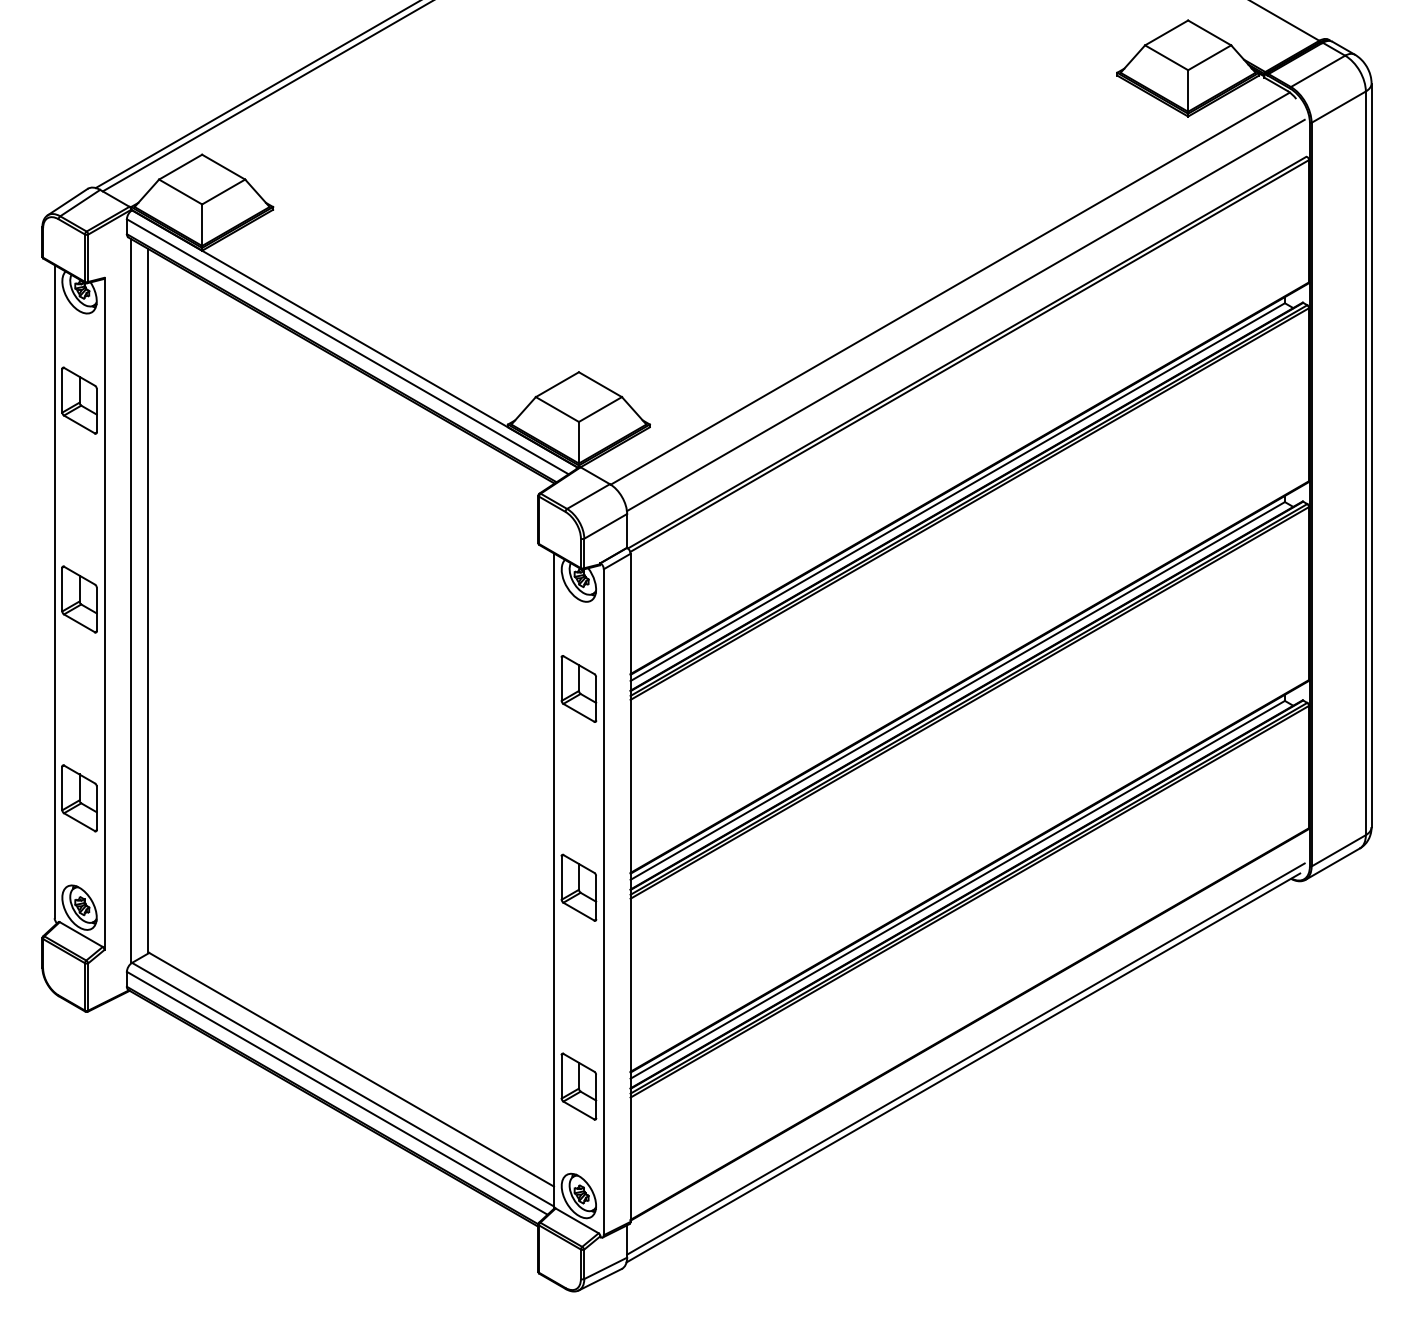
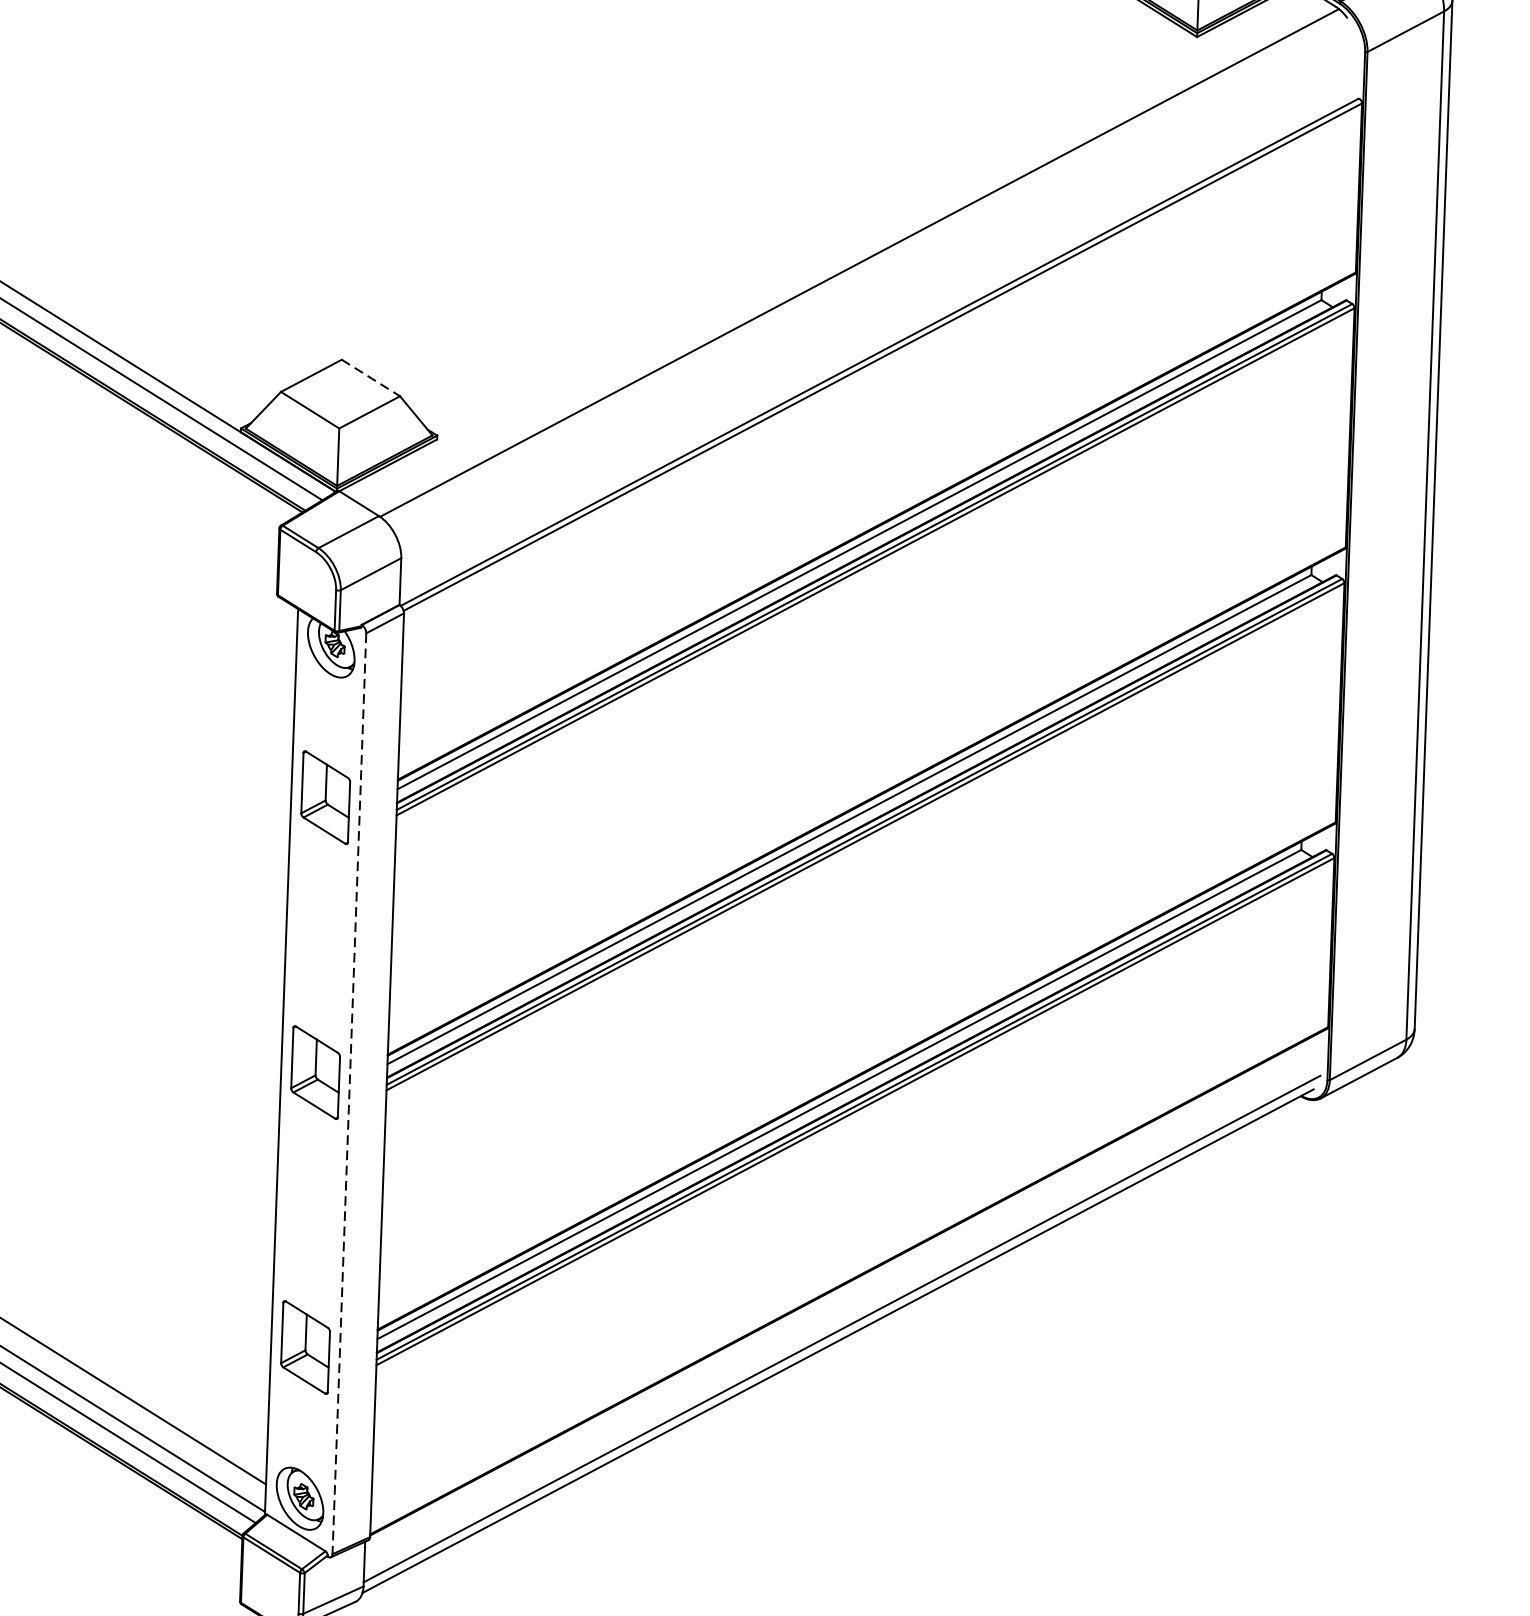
line: (965, 315) -> (879, 300), removed
line: (600, 384) -> (370, 377), solid -> dashed
line: (603, 902) -> (348, 1094), solid -> dashed

